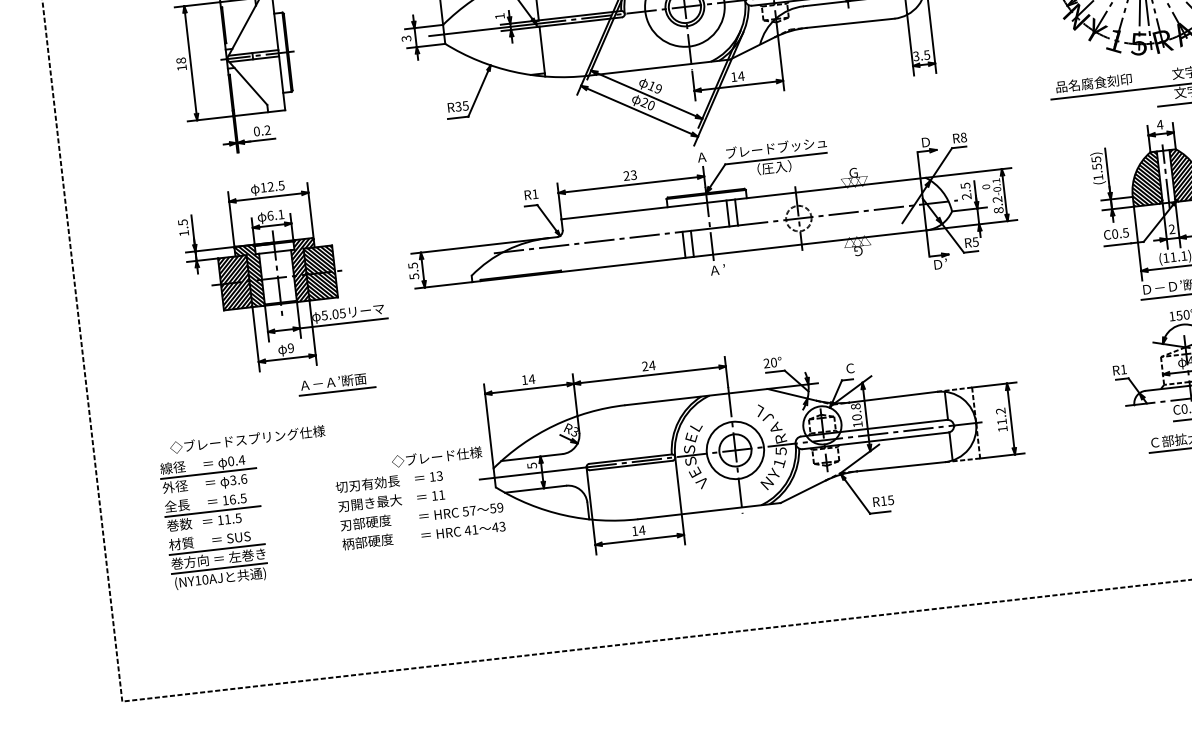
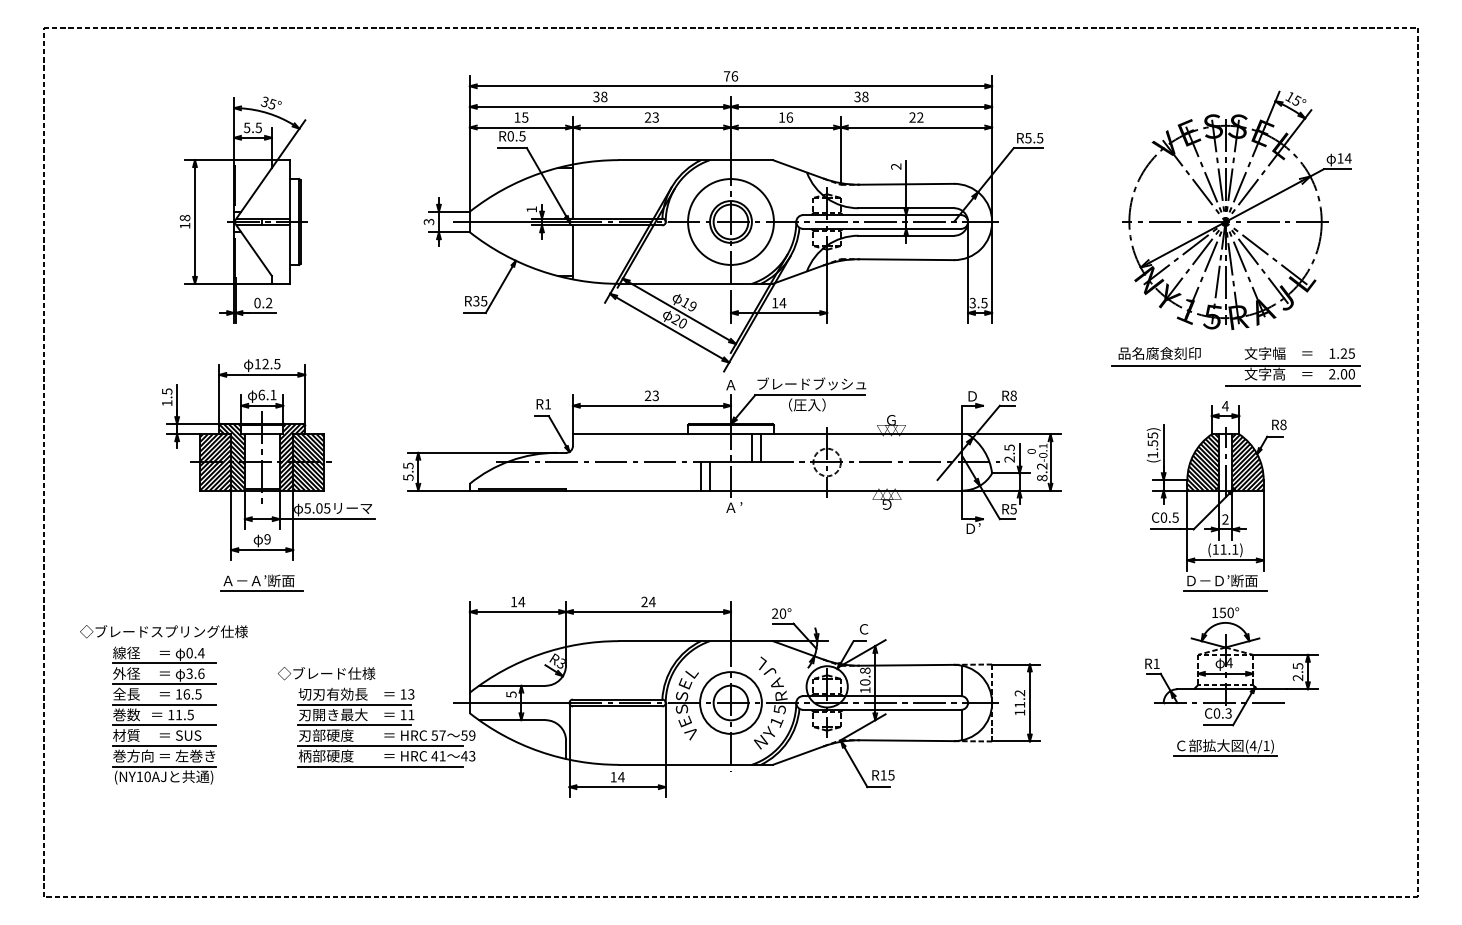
part: (336, 383) -> (261, 582), moved
text: (247, 439) -> (163, 631), moved
text: (436, 456) -> (326, 673), moved
line: (388, 491) -> (354, 704), added
line: (210, 492) -> (163, 684), added
line: (390, 510) -> (354, 725), added
line: (416, 526) -> (380, 745), added
line: (214, 530) -> (163, 725), added
line: (418, 545) -> (380, 766), added

